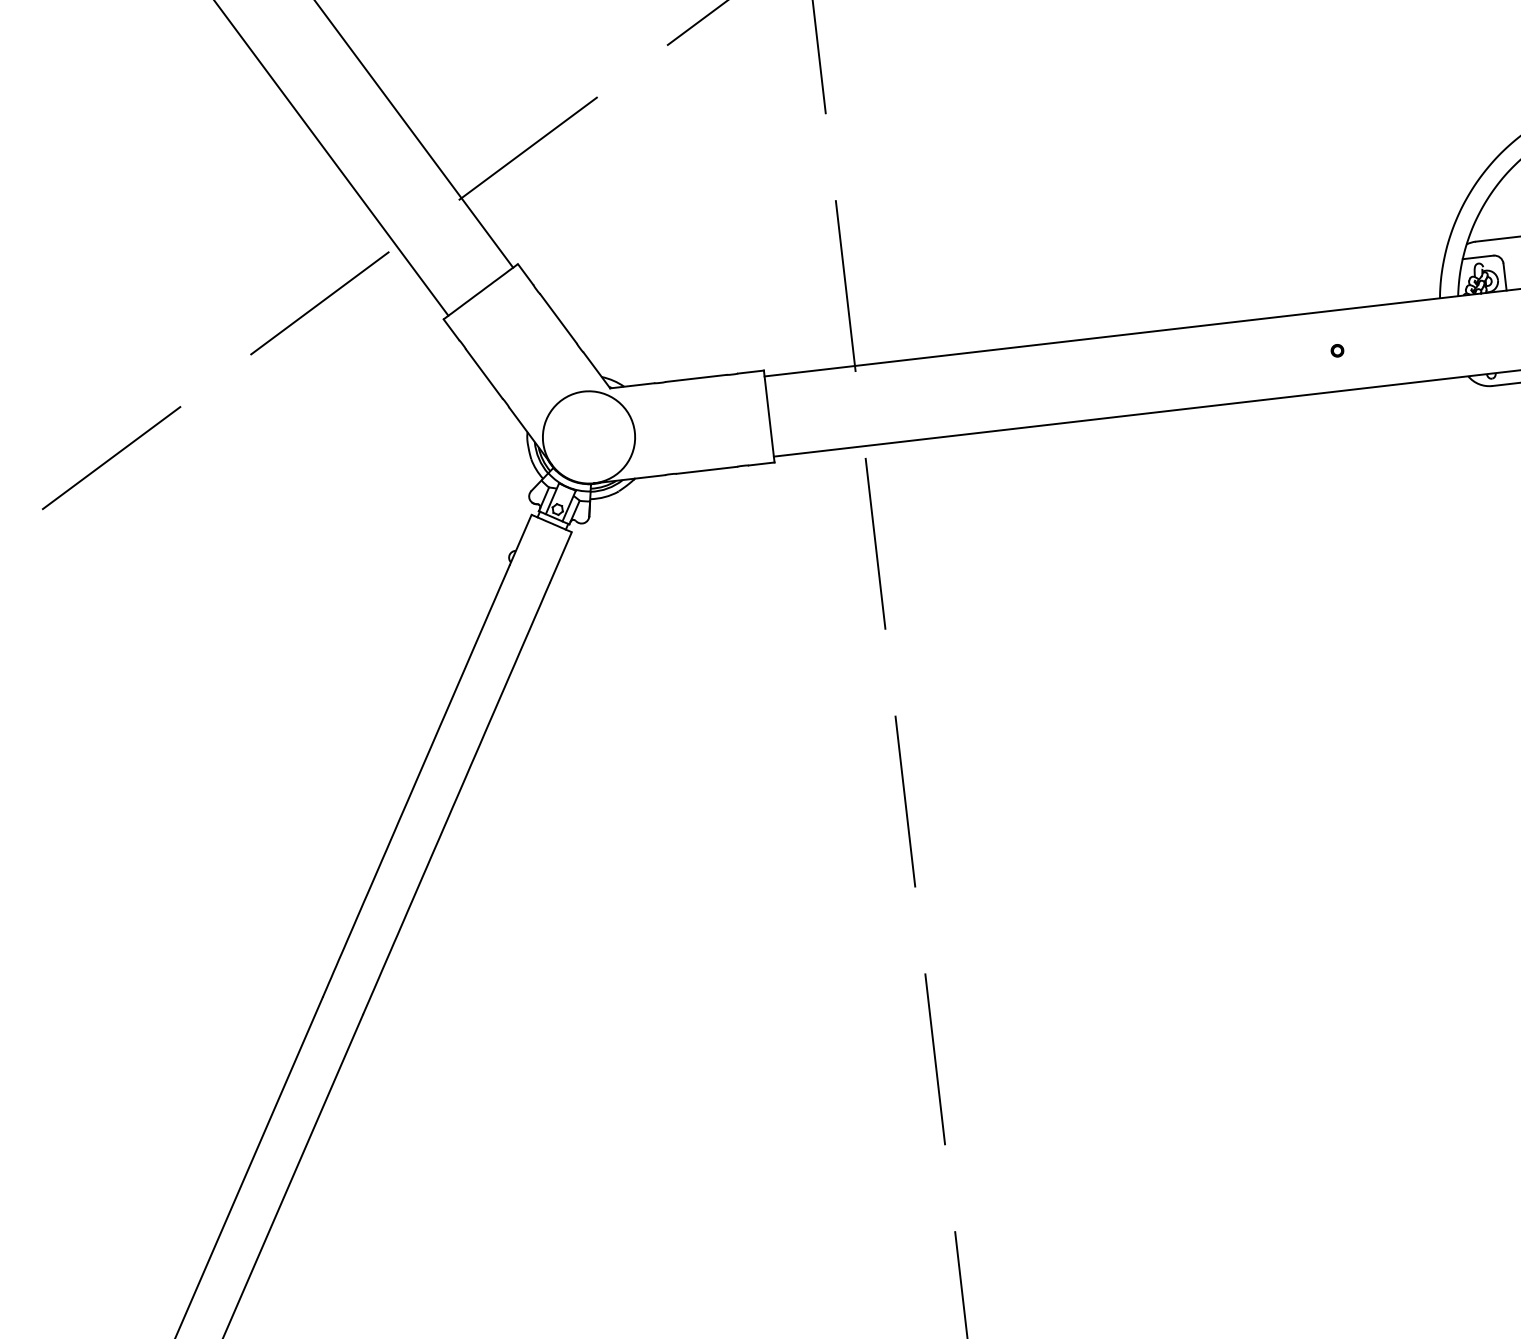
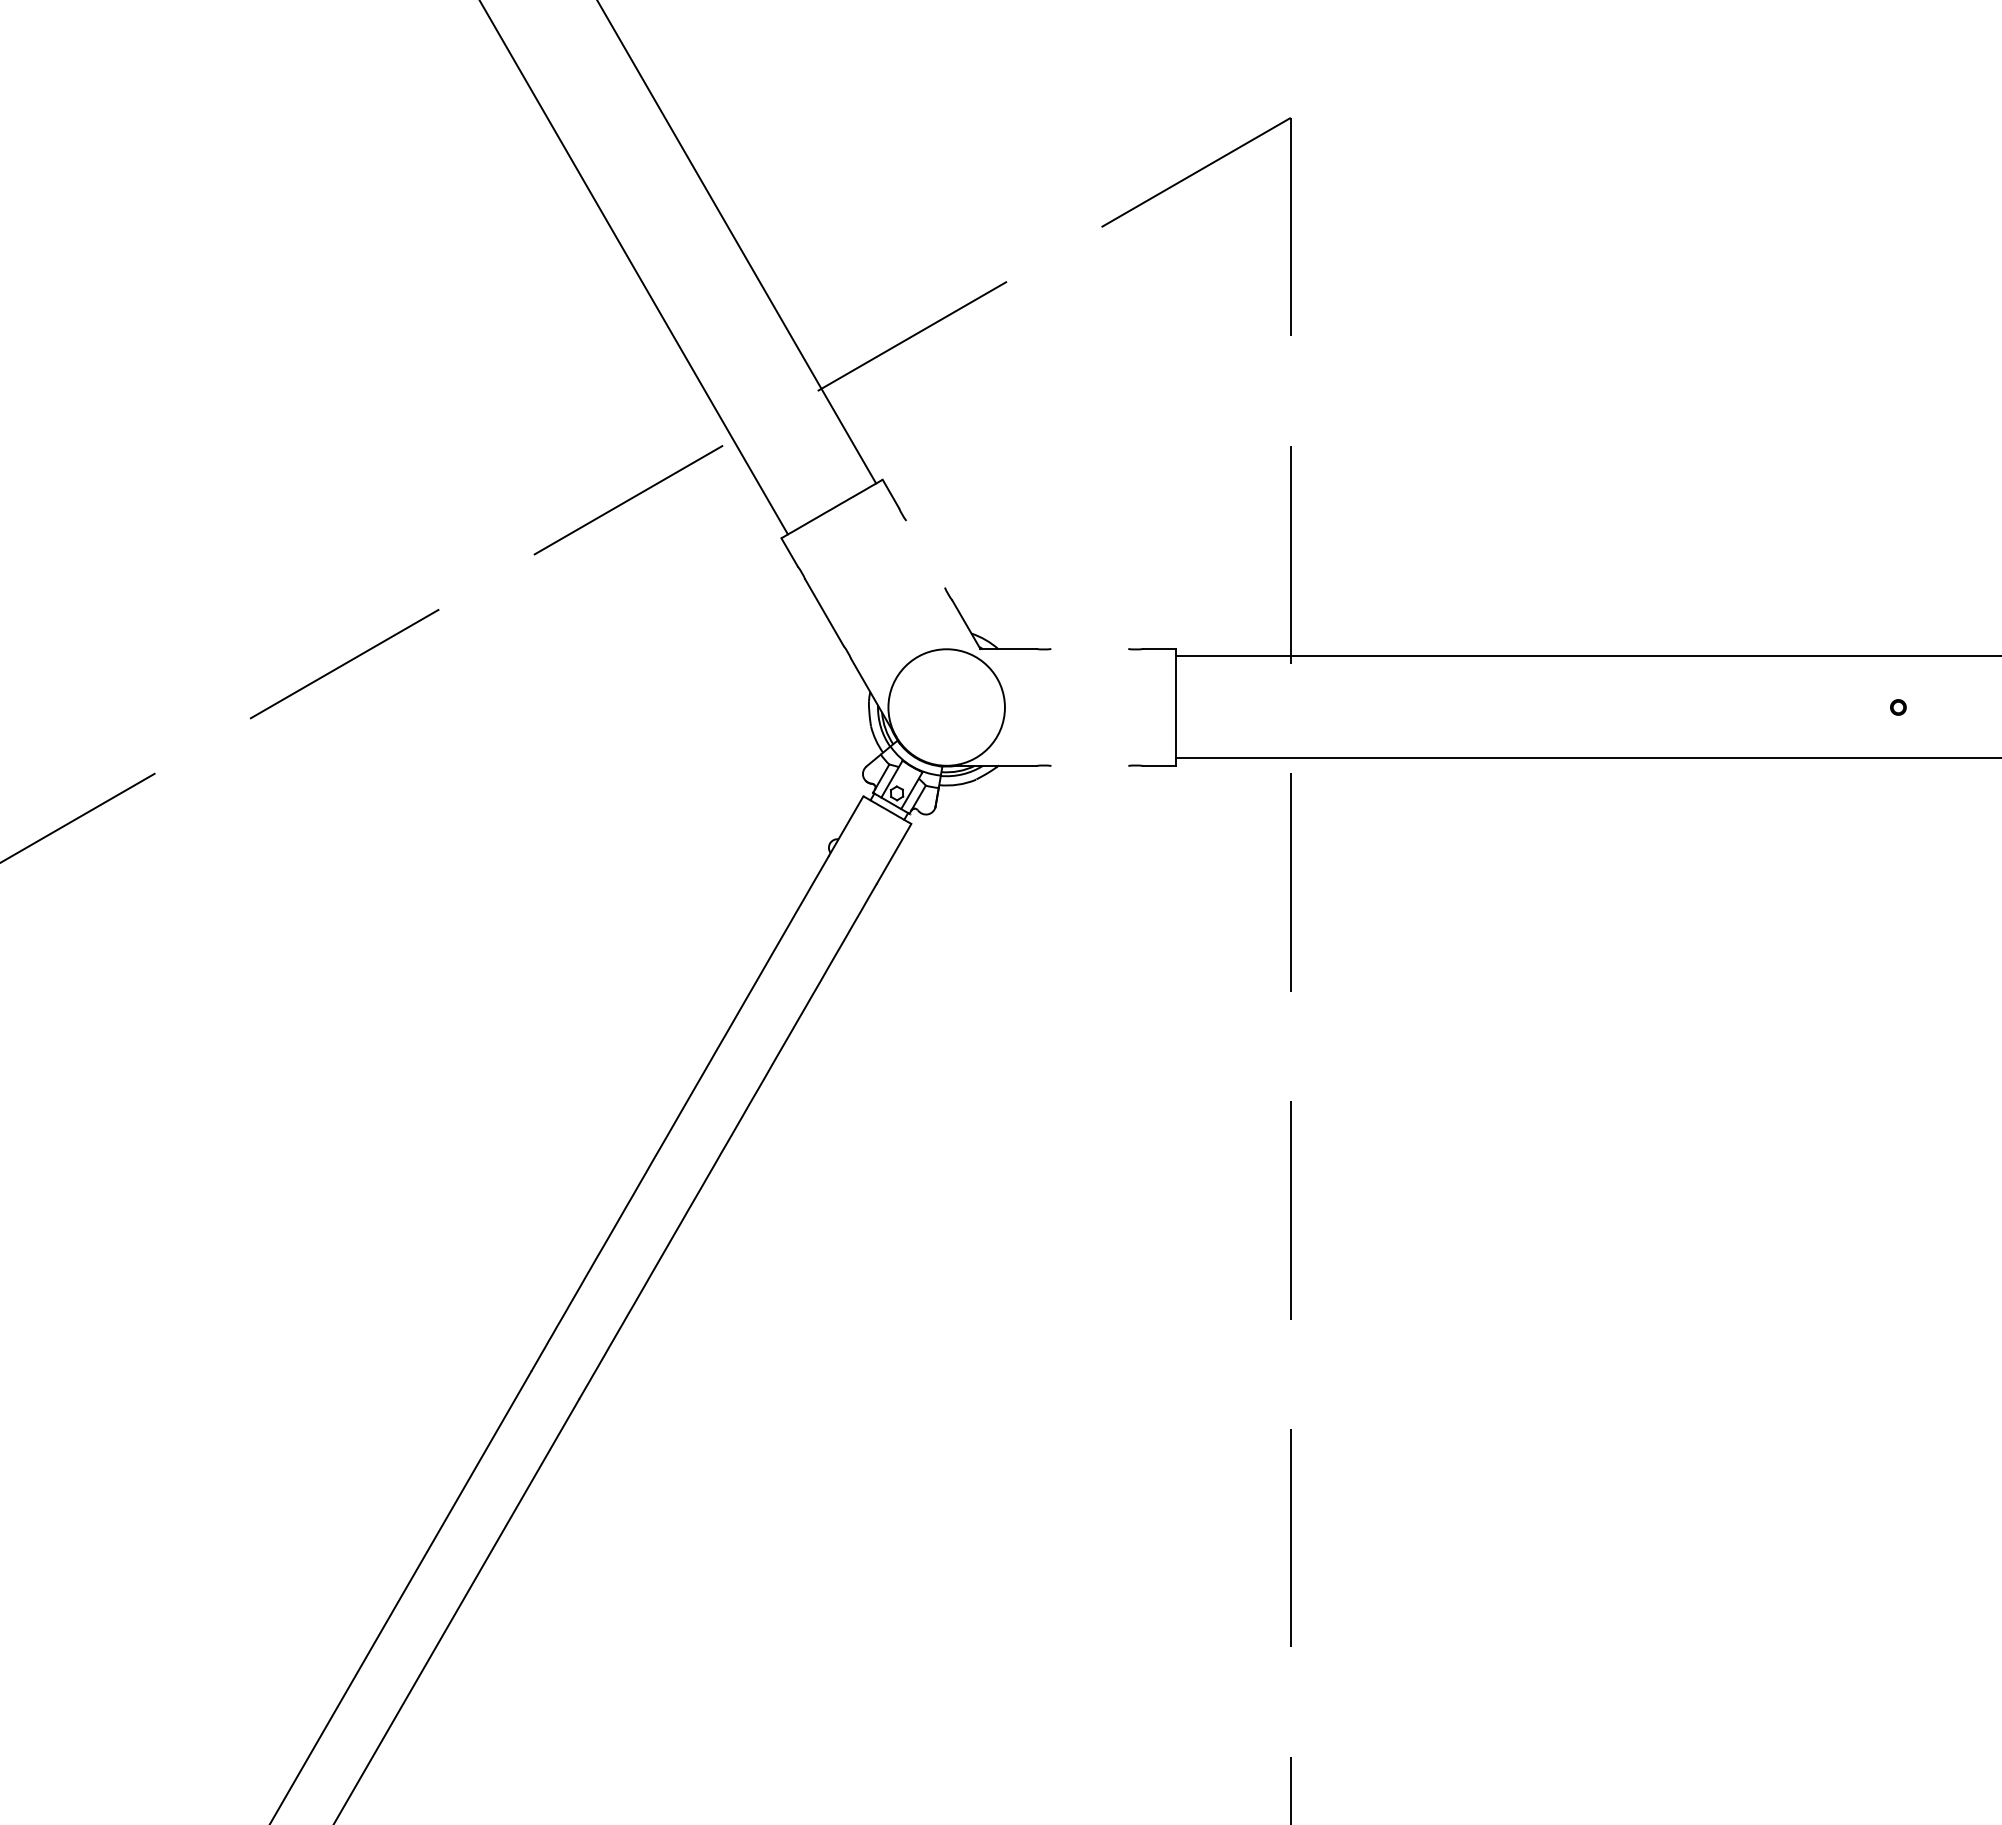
line: (558, 318) -> (925, 553), removed
line: (696, 378) -> (1089, 649), removed
line: (706, 470) -> (1089, 765), removed

